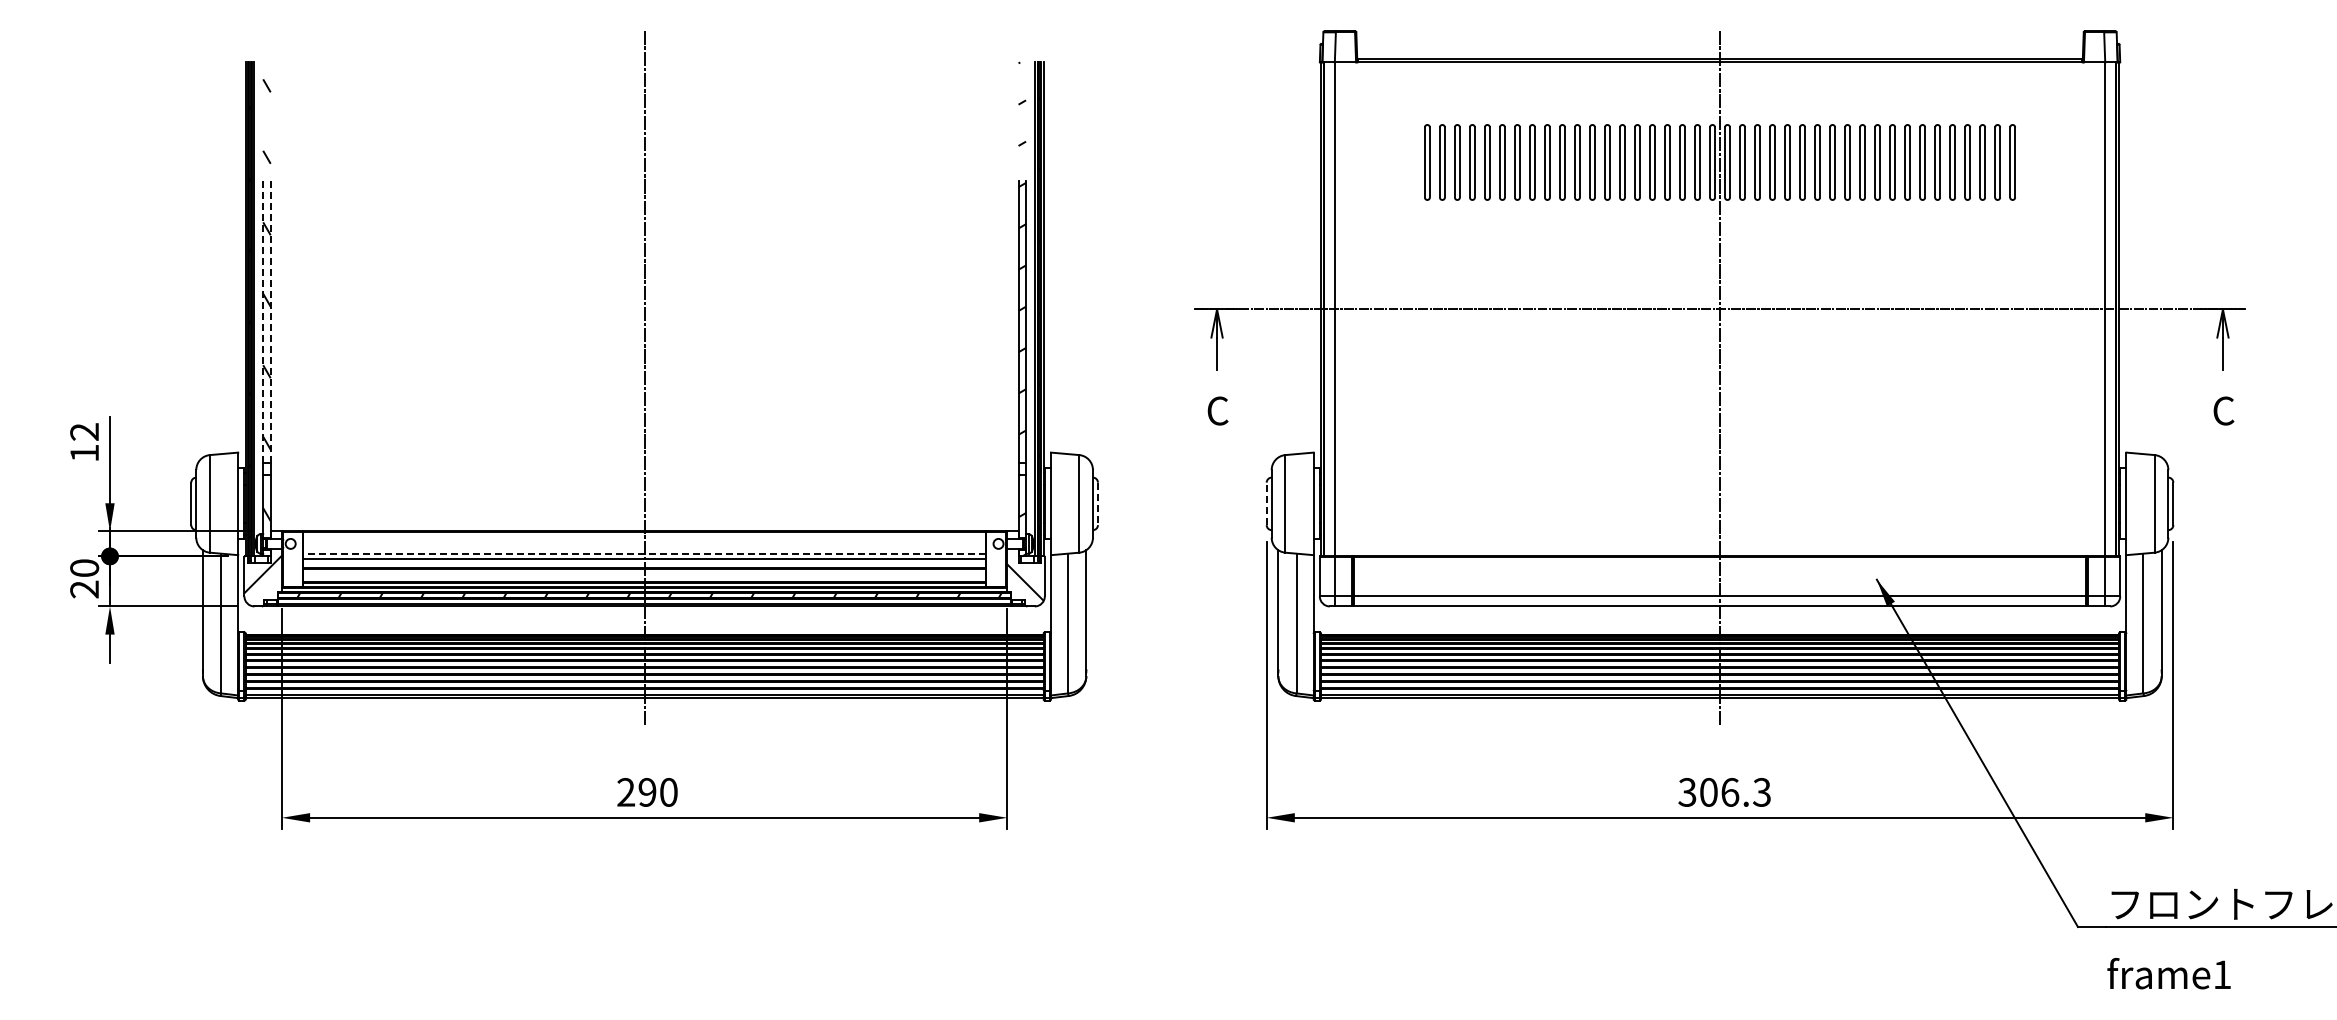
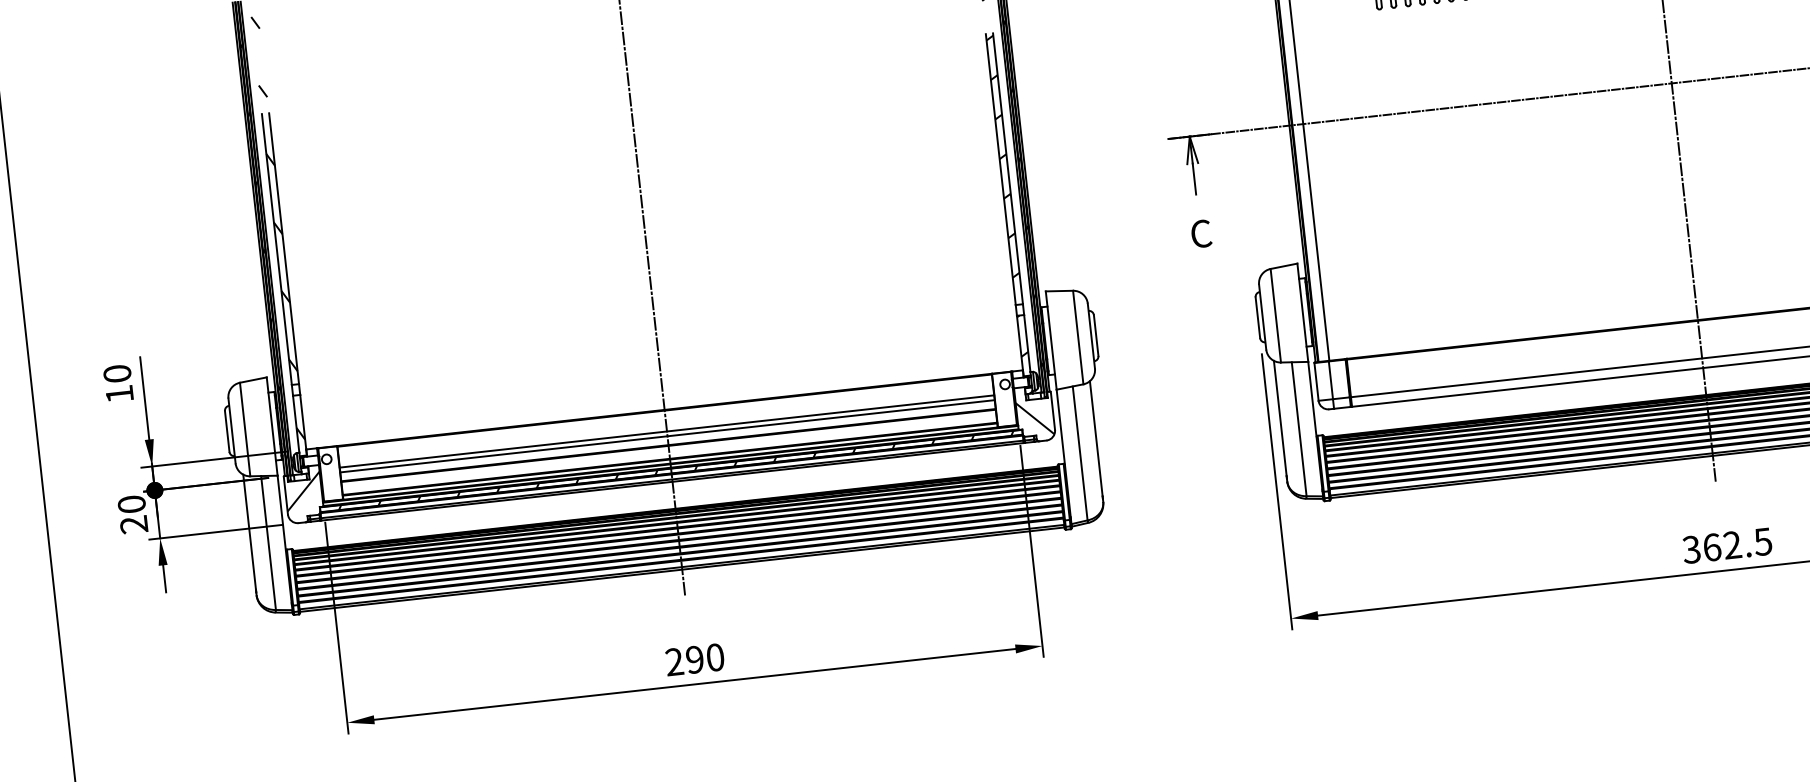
line: (270, 321) -> (283, 248), dashed -> solid
line: (263, 322) -> (277, 250), dashed -> solid
text: (84, 431) -> (117, 373), 12 -> 10
line: (1266, 503) -> (1257, 317), dashed -> solid
line: (1097, 504) -> (1095, 336), dashed -> solid
line: (644, 553) -> (666, 431), dashed -> solid
text: (1735, 792) -> (1737, 544), 306.3 -> 362.5

